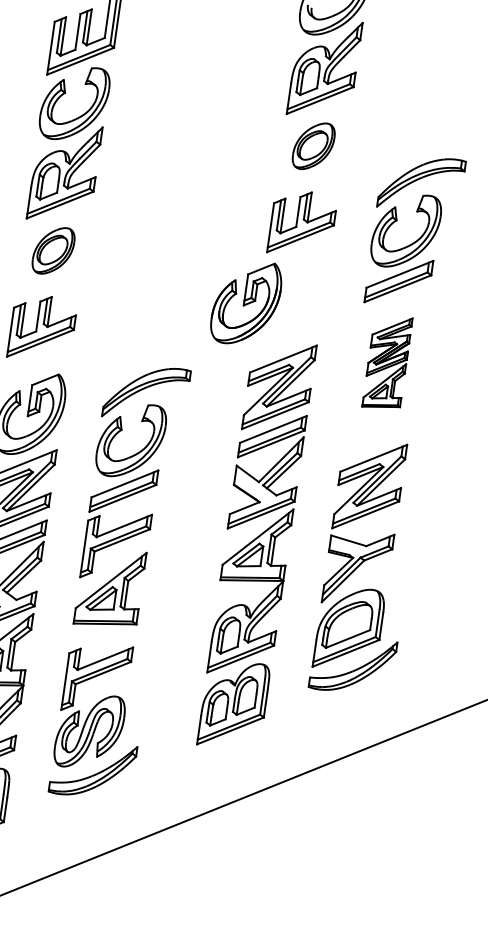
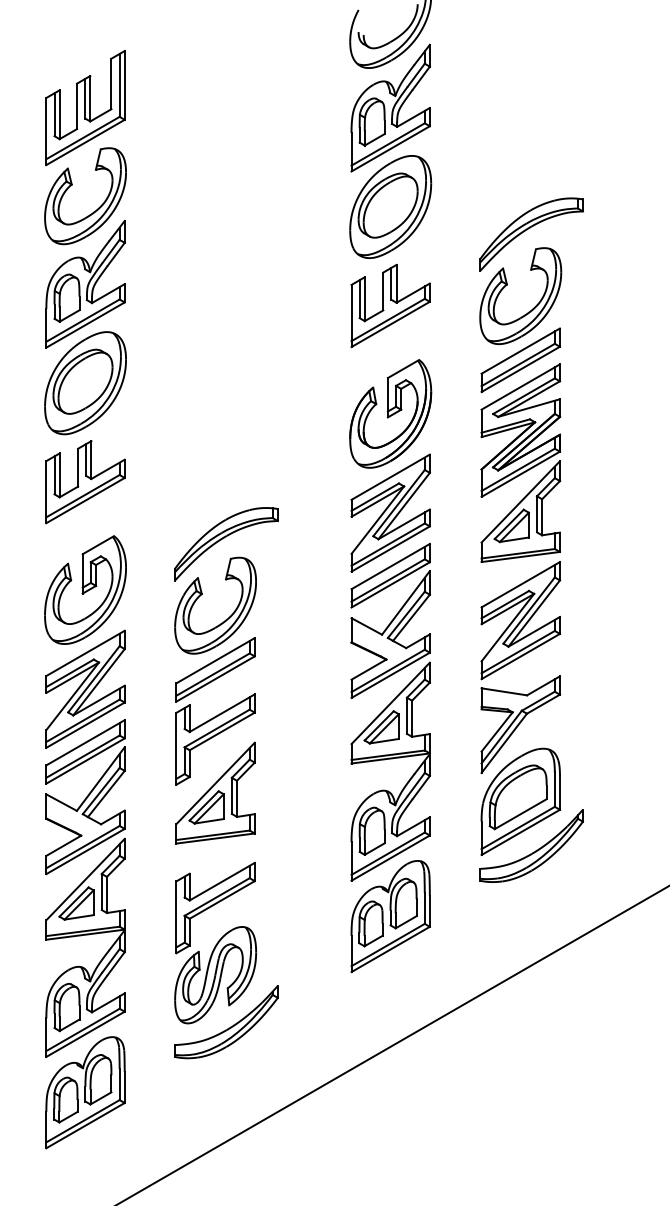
part: (313, 145) -> (390, 206), size x1.67
part: (53, 251) -> (85, 383), size x1.67
part: (246, 302) -> (390, 413), moved
part: (387, 362) -> (520, 462), size x1.67

